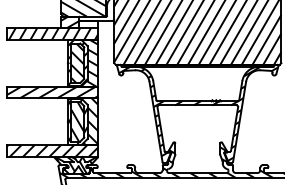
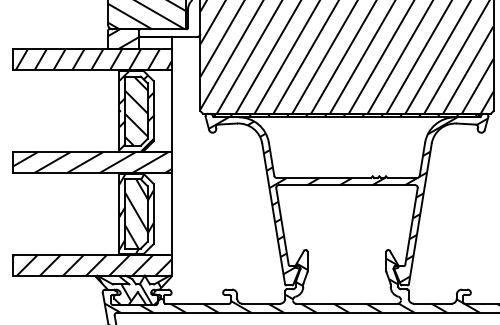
hatch: (84, 62) -> (148, 109), removed
hatch: (85, 121) -> (150, 213), removed

